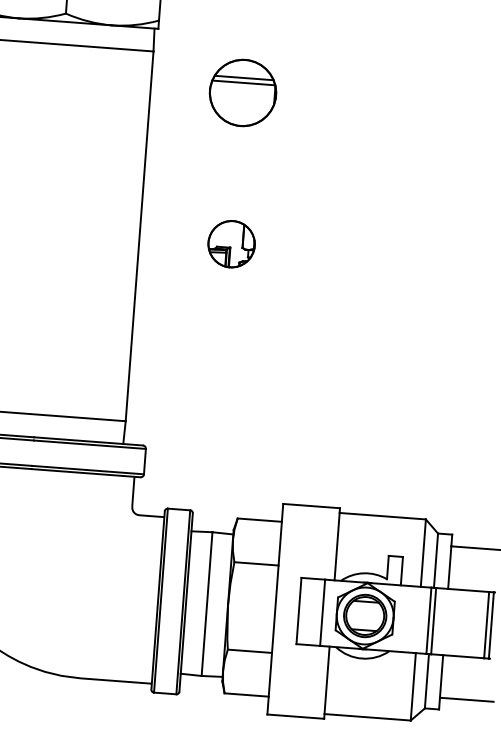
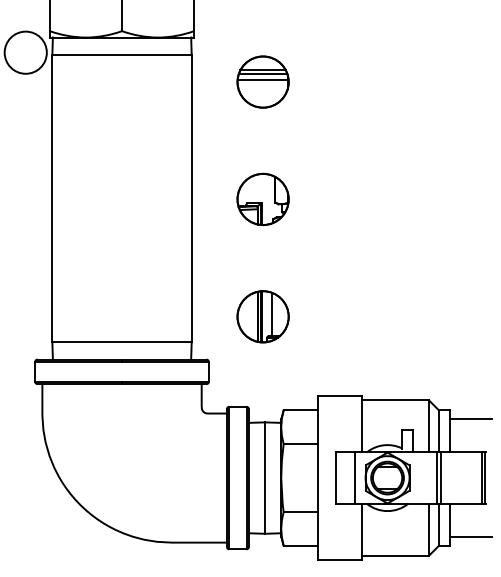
line: (242, 89) -> (262, 79), added
part: (230, 243) -> (262, 198), size x1.43
part: (219, 395) -> (262, 316), added

